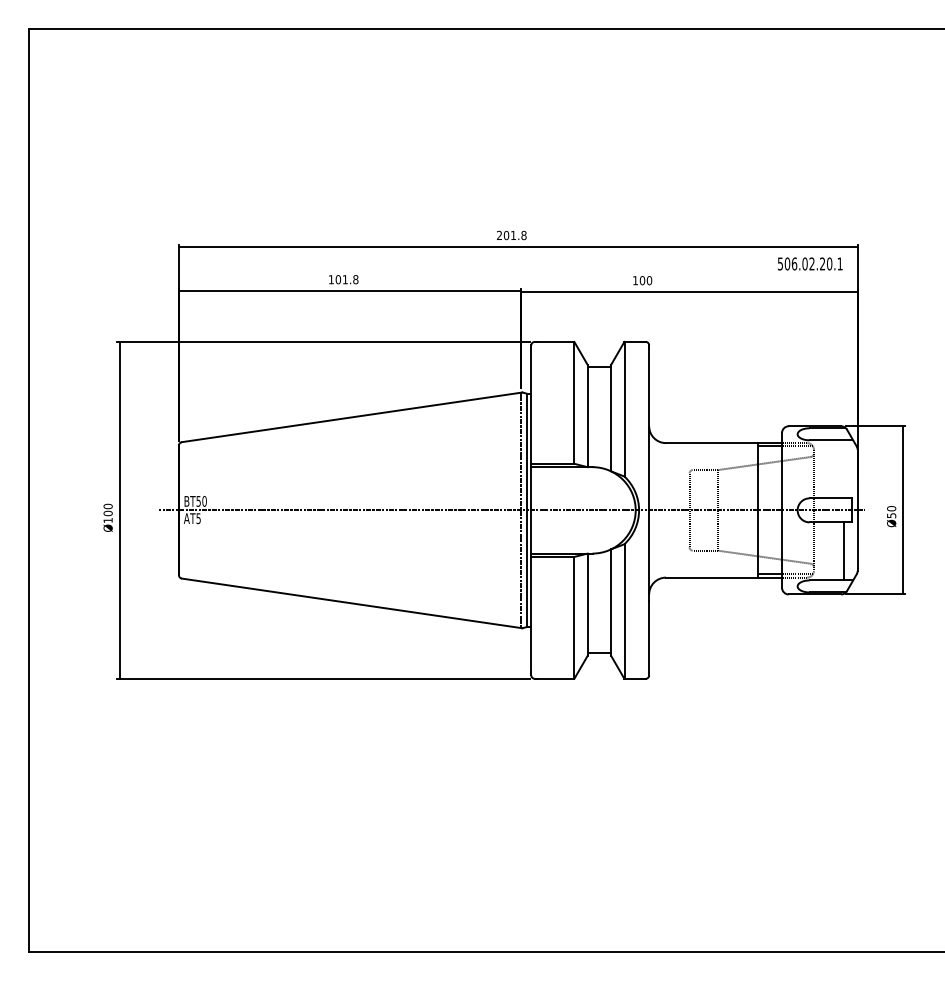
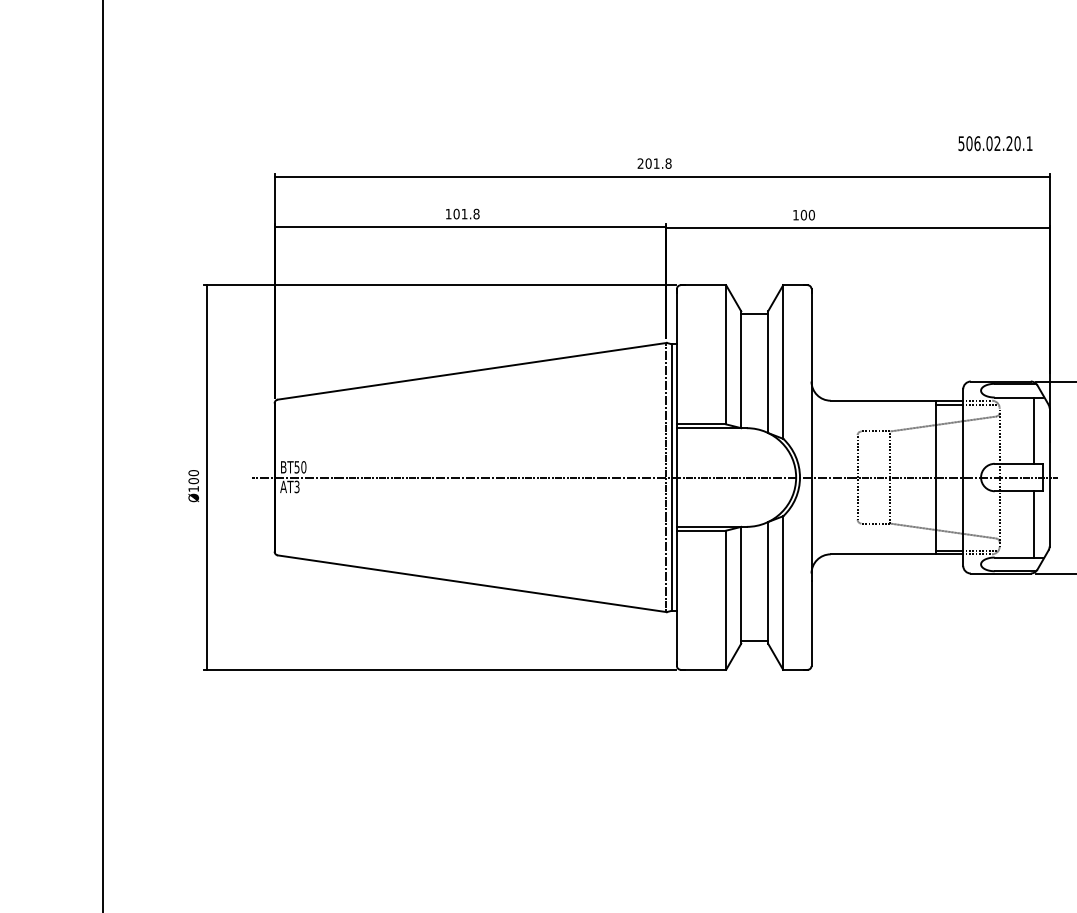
text: (809, 263) -> (994, 143), moved
line: (844, 469) -> (1034, 430), added
text: (198, 517) -> (296, 485), AT5 -> AT3

